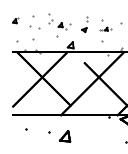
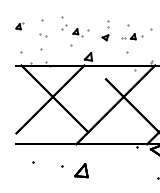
part: (34, 28) -> (43, 35), size x0.62
part: (106, 28) -> (132, 36), size x1.43

